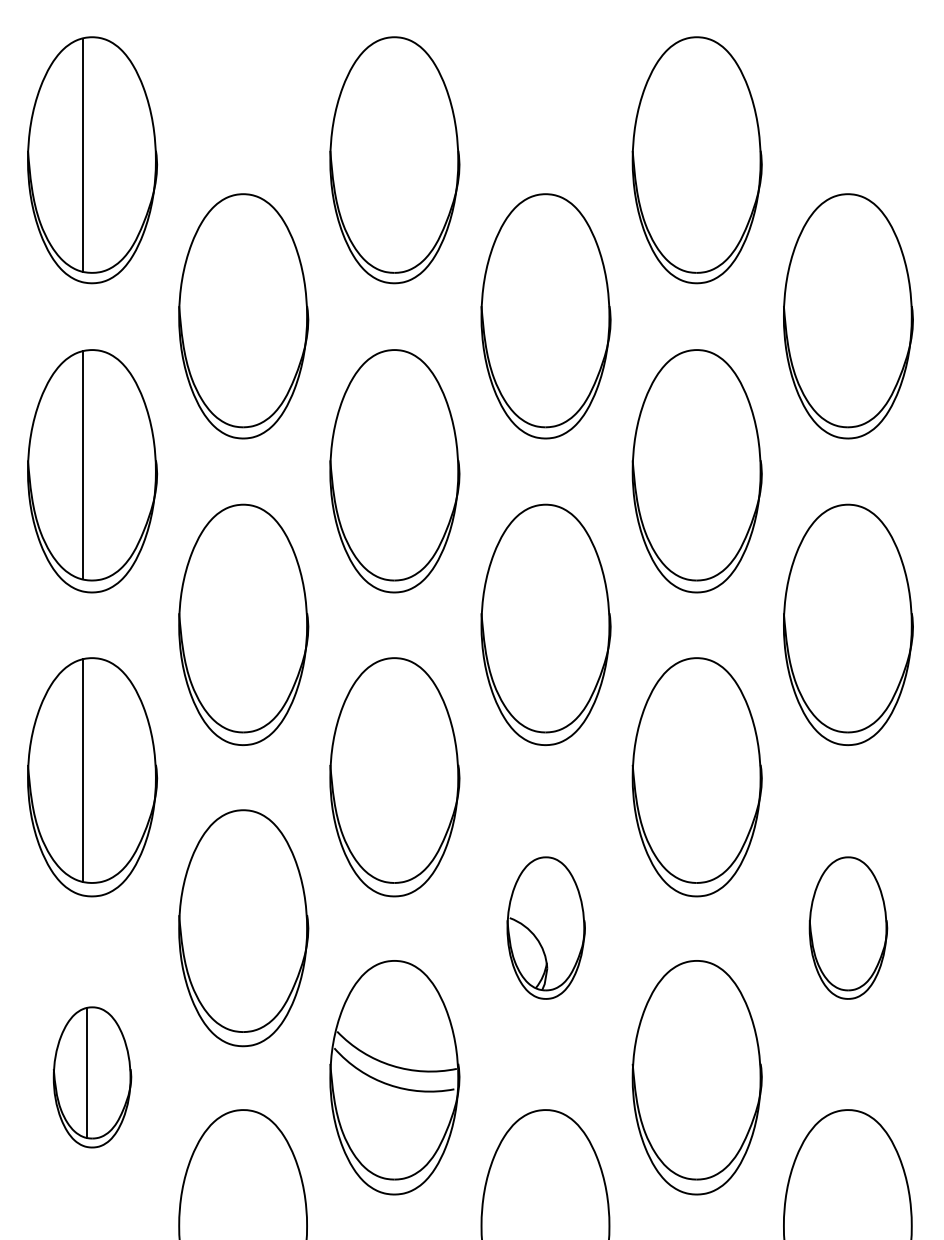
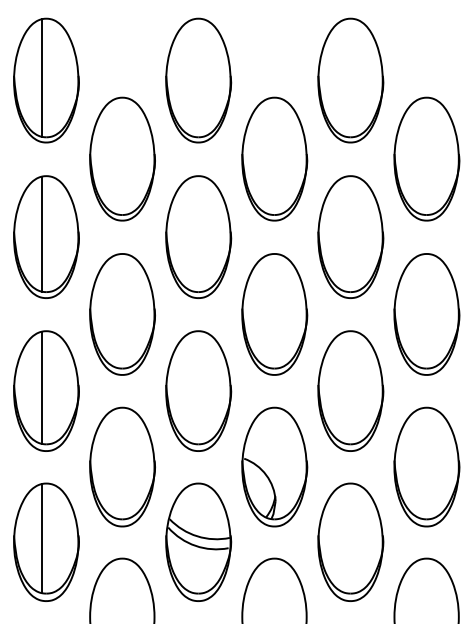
part: (545, 926) -> (274, 466), size x1.67
part: (847, 926) -> (426, 466), size x1.67
part: (92, 1076) -> (46, 541), size x1.67

